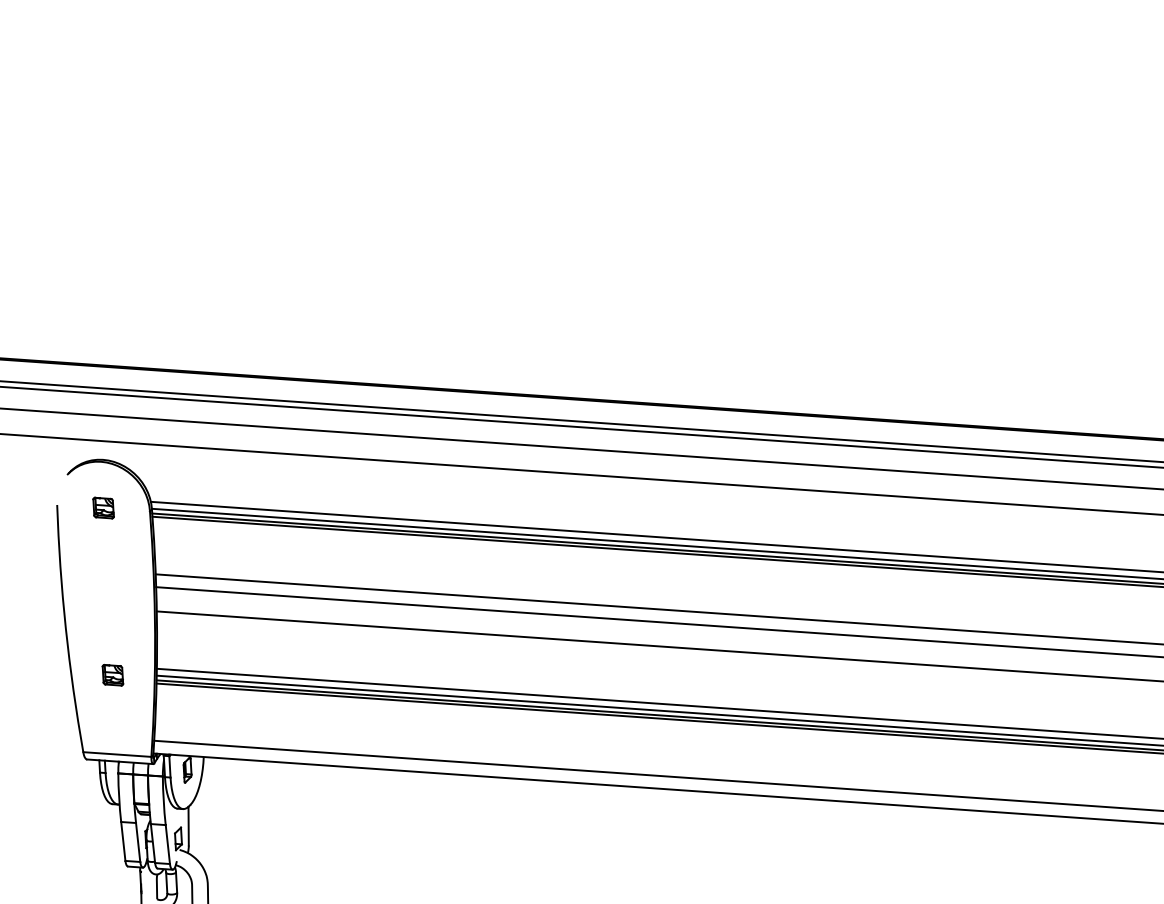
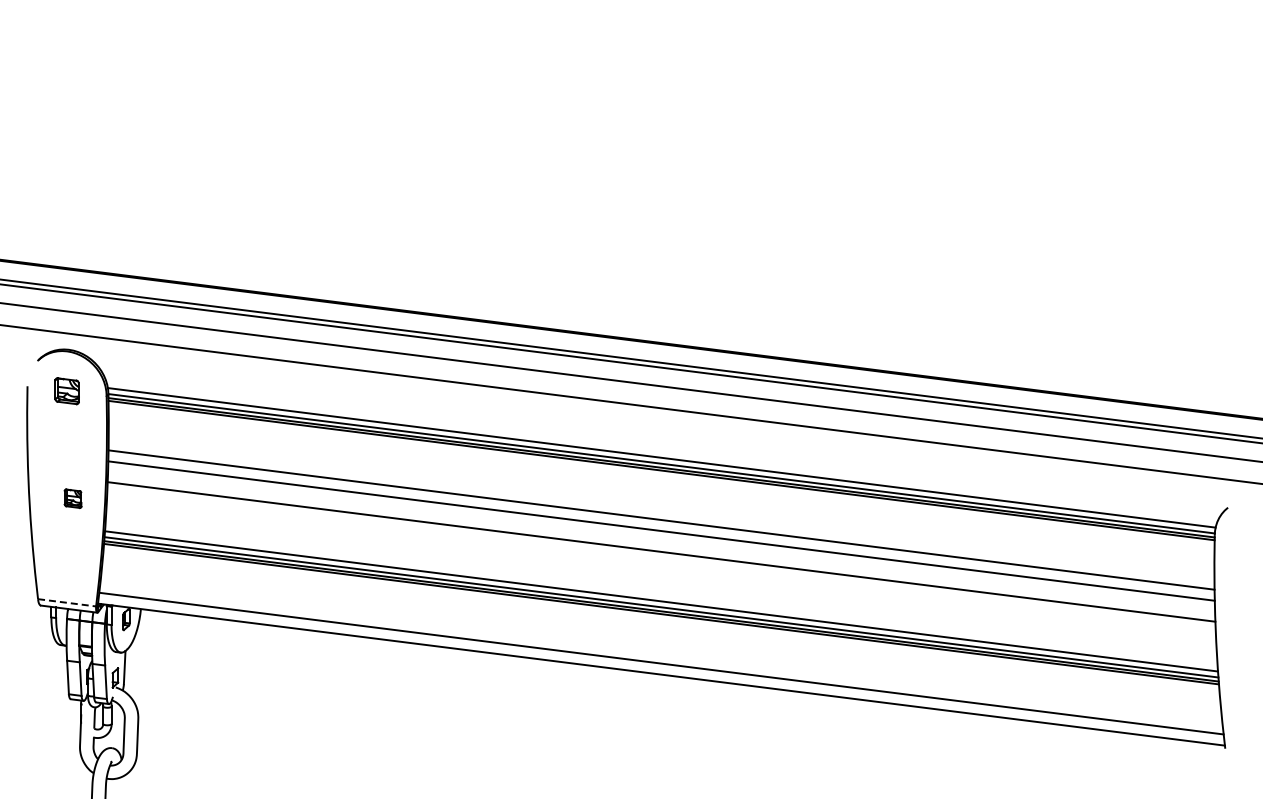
part: (102, 507) -> (66, 390), size x1.4
part: (112, 675) -> (72, 498), moved
line: (117, 754) -> (67, 602), solid -> dashed

